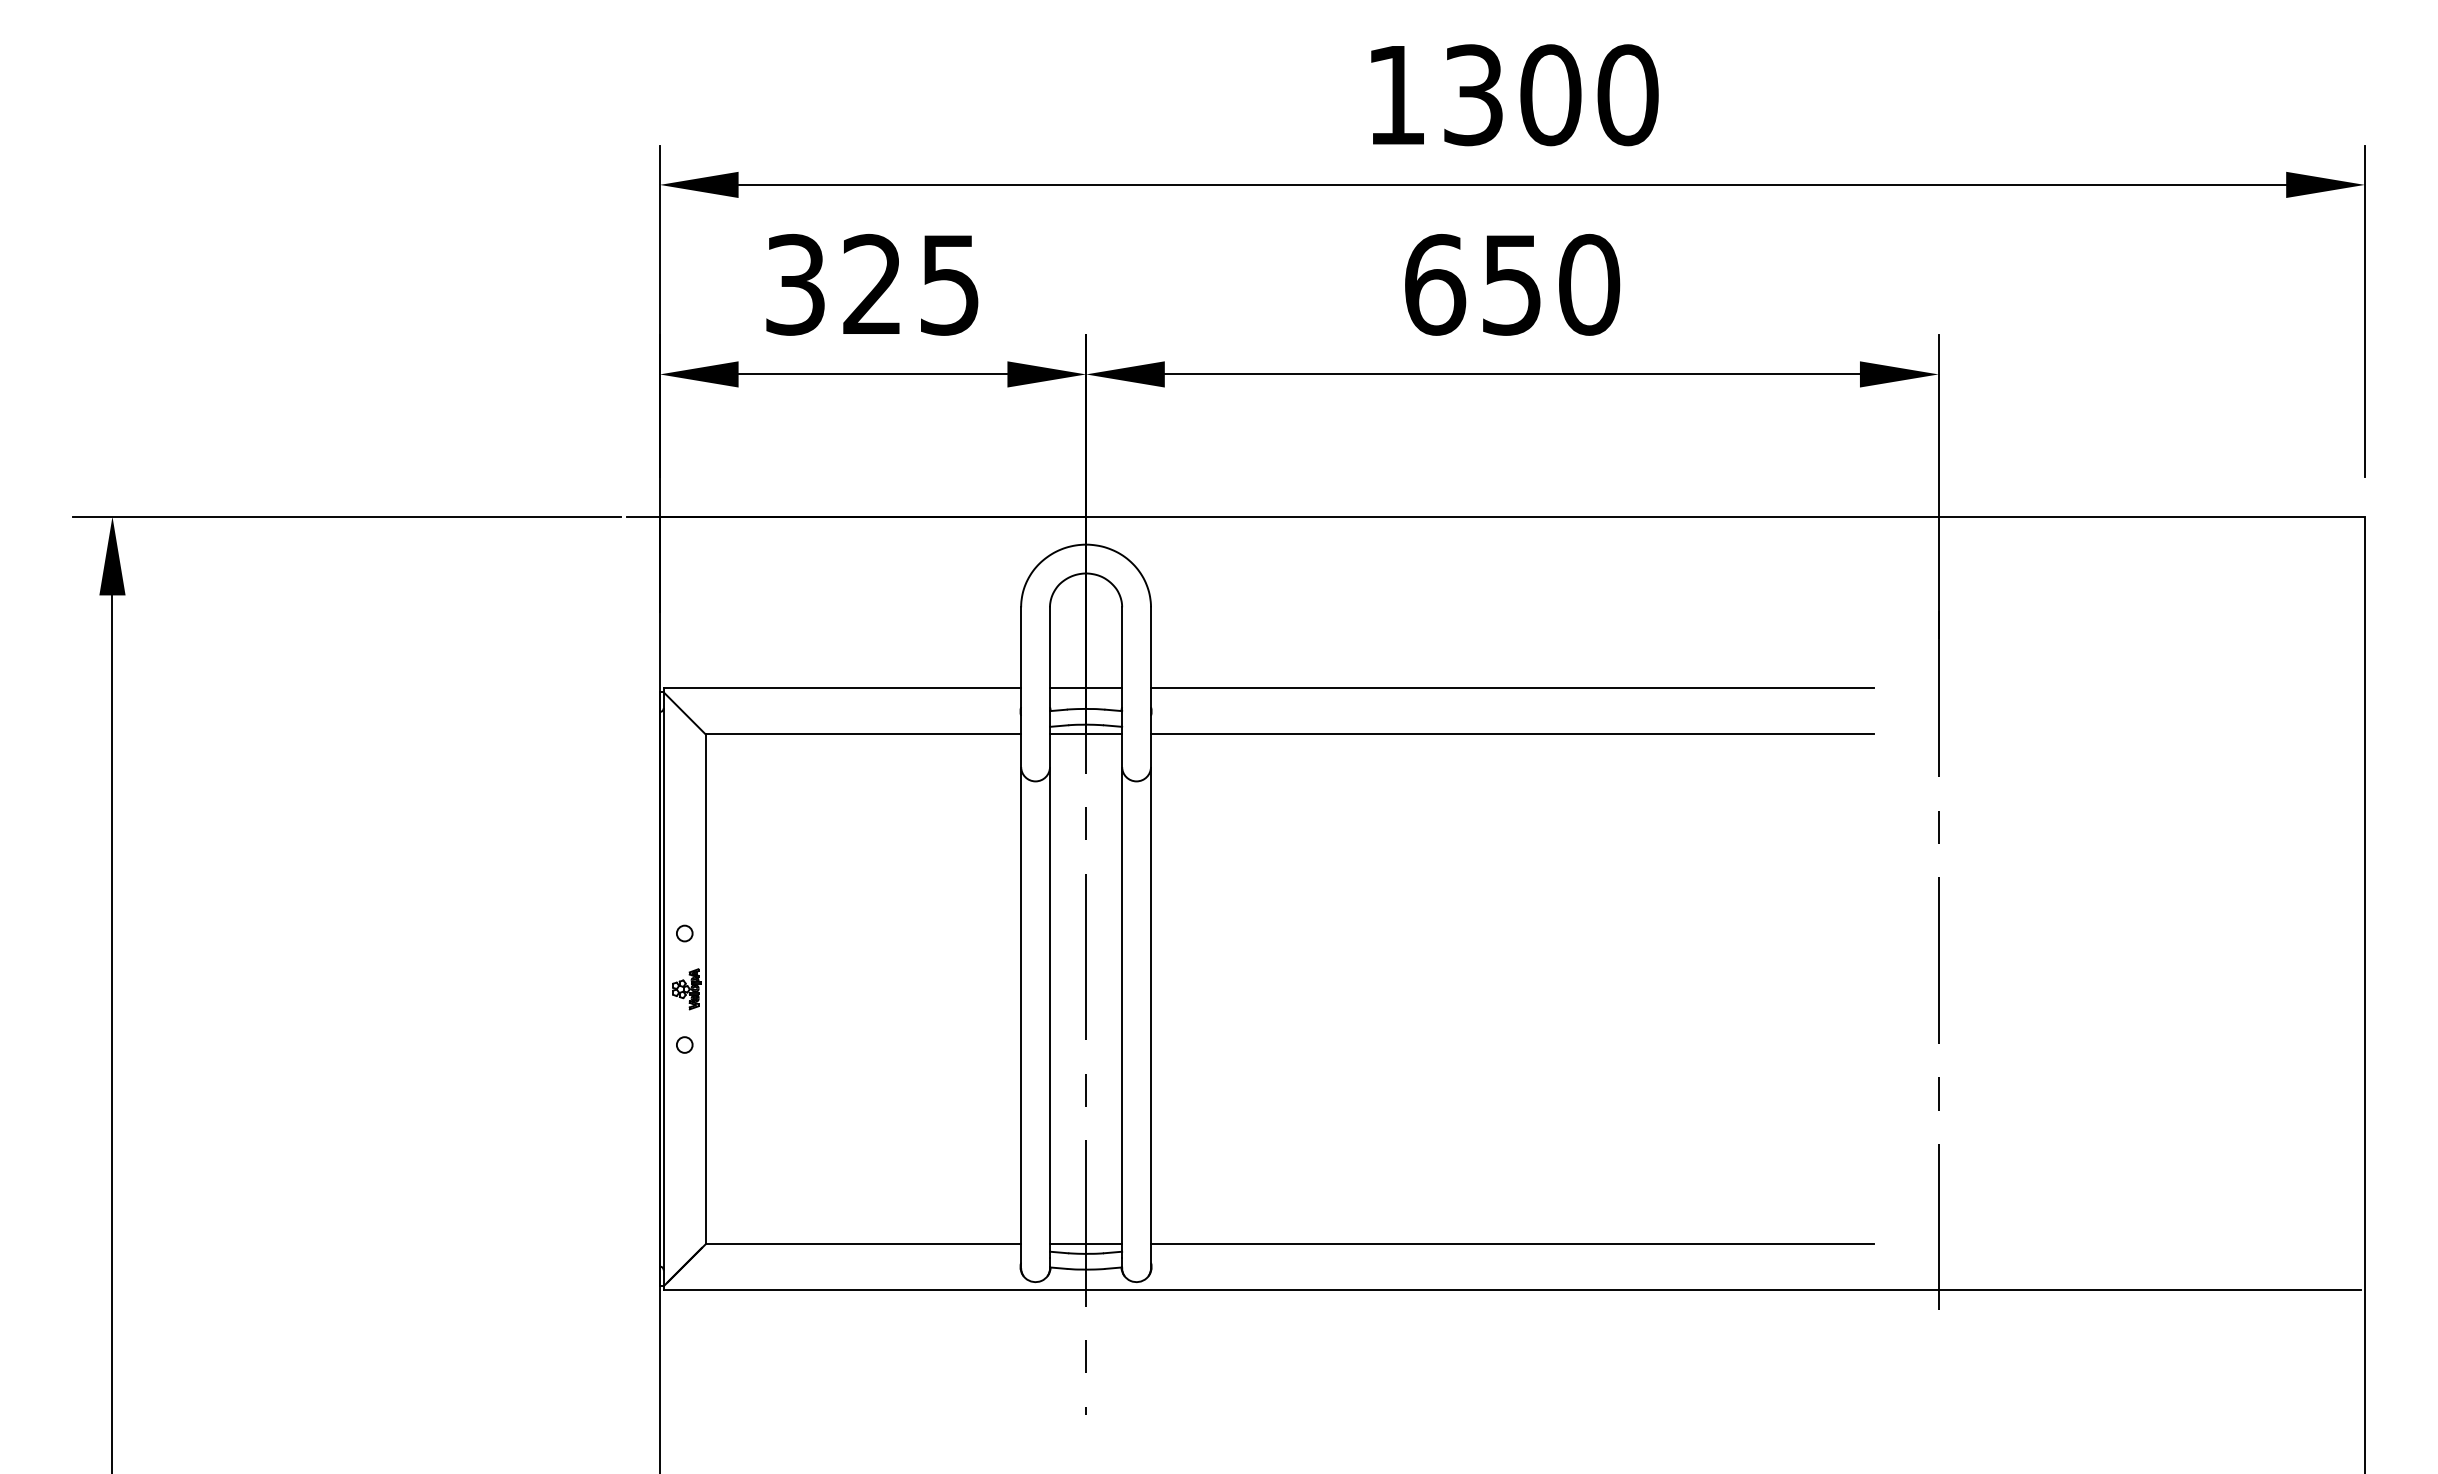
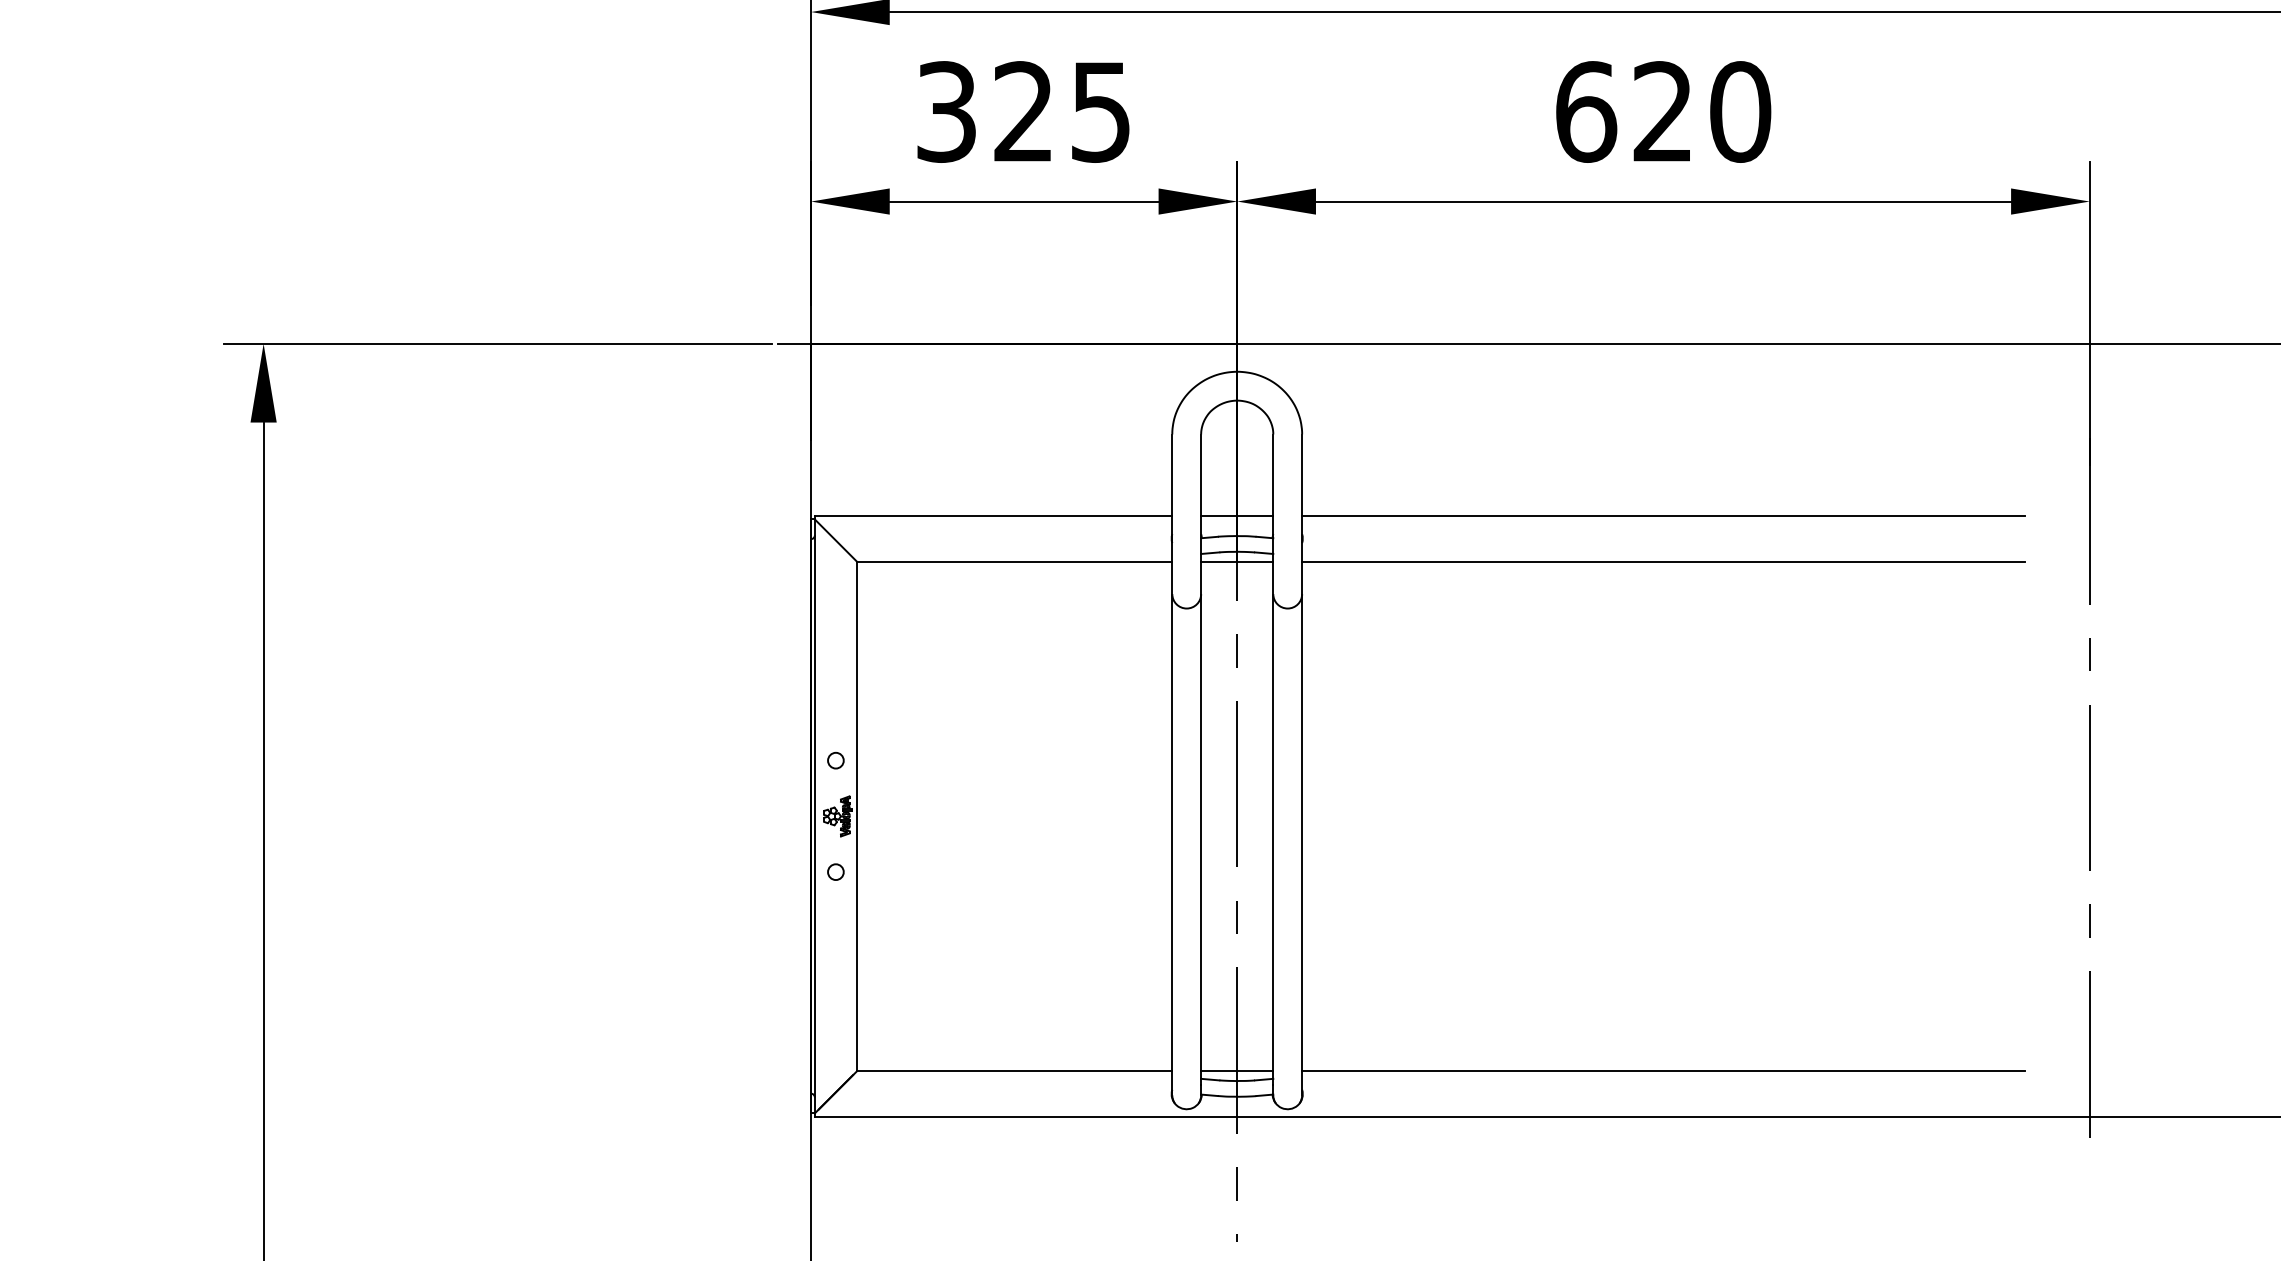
text: (1511, 284) -> (1662, 111), 650 -> 620

